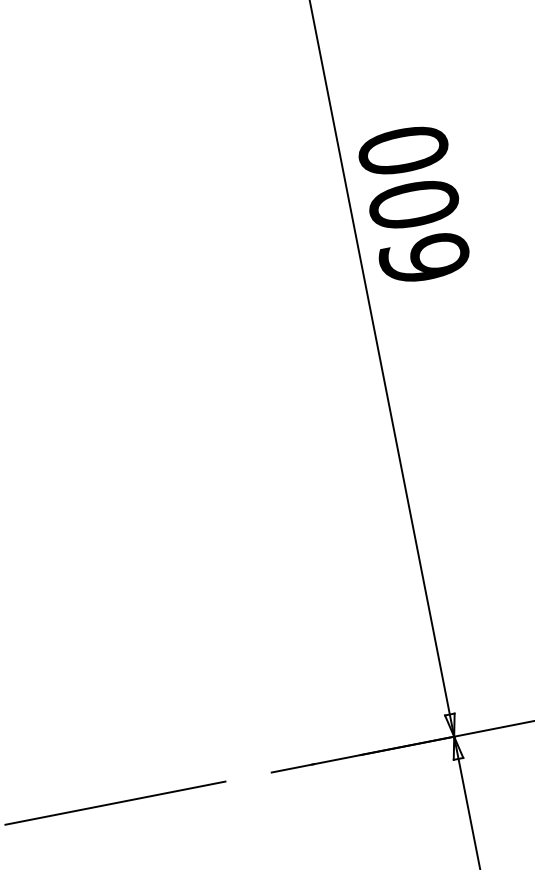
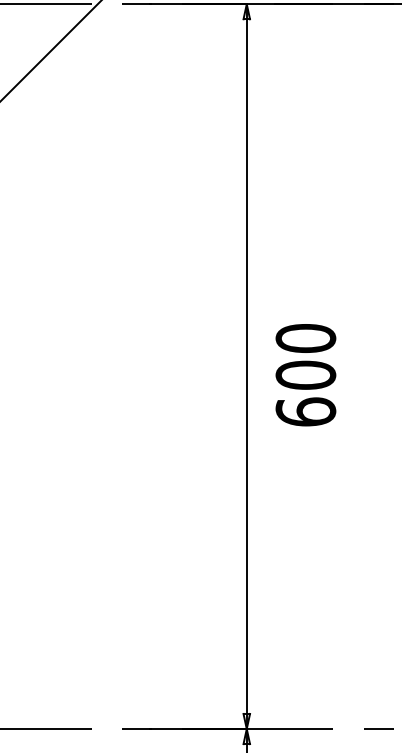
text: (413, 205) -> (305, 375), moved

